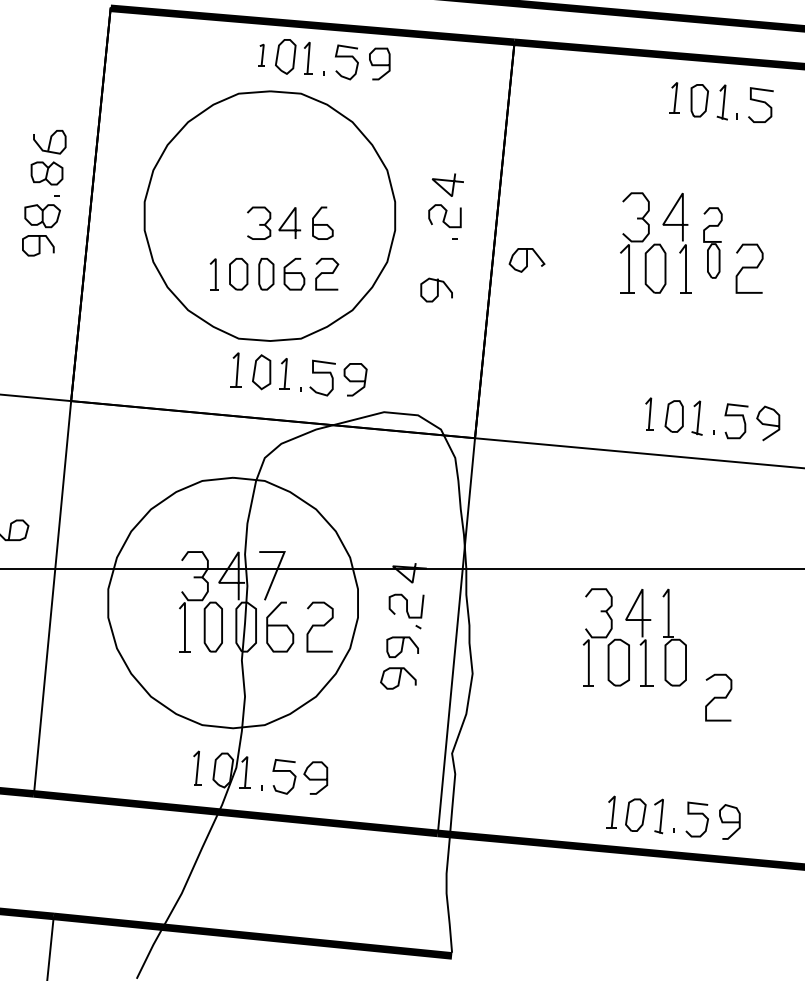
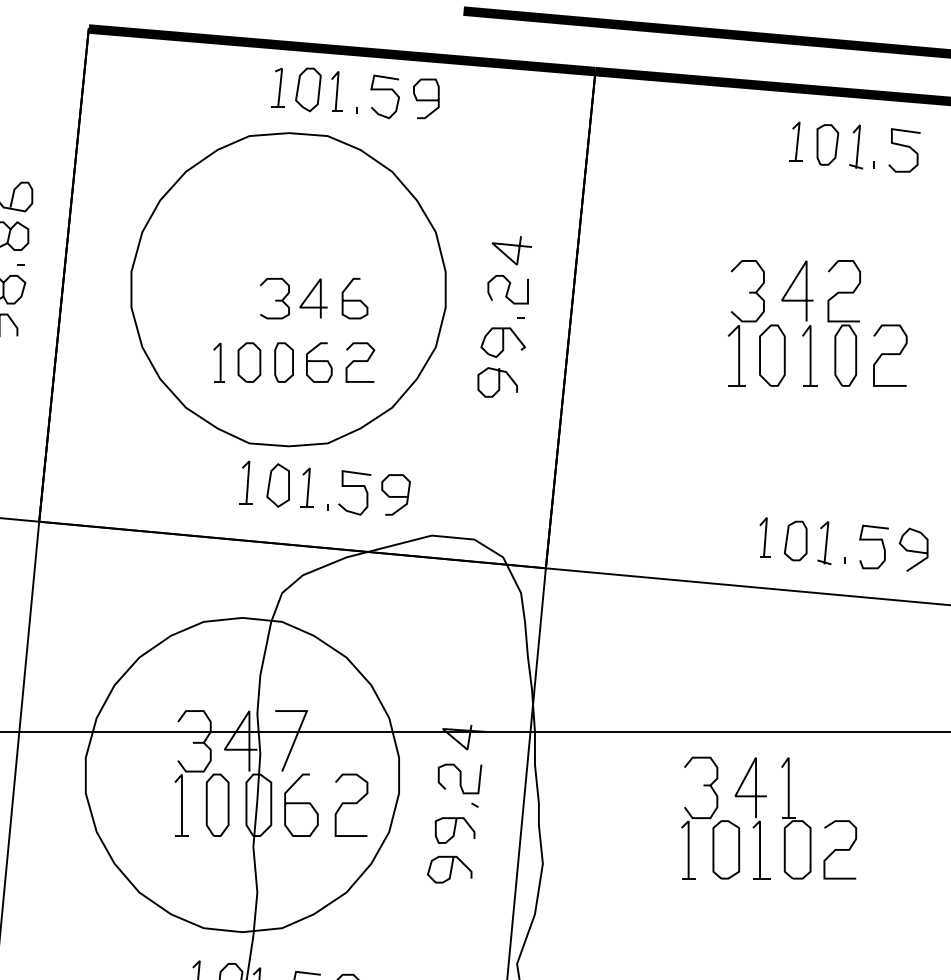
part: (261, 55) -> (278, 88), size x1.43
part: (712, 242) -> (843, 322), size x1.43
curve: (526, 260) -> (502, 342), moved
curve: (718, 697) -> (840, 849), moved

